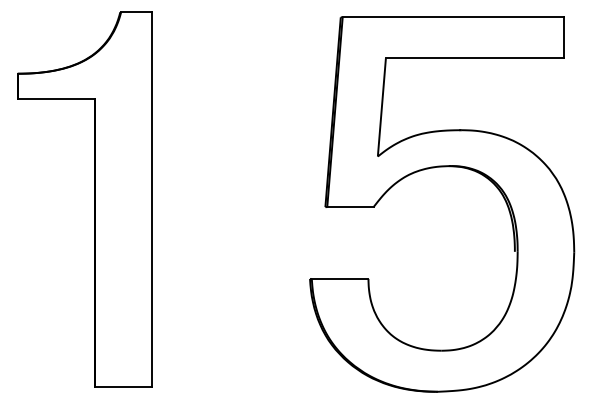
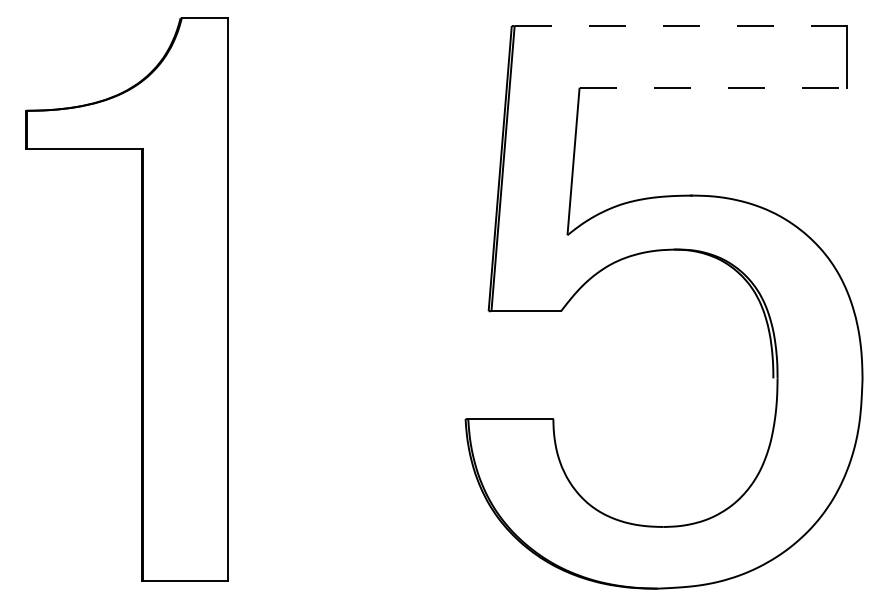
line: (453, 17) -> (681, 26), solid -> dashed
line: (475, 58) -> (714, 87), solid -> dashed

